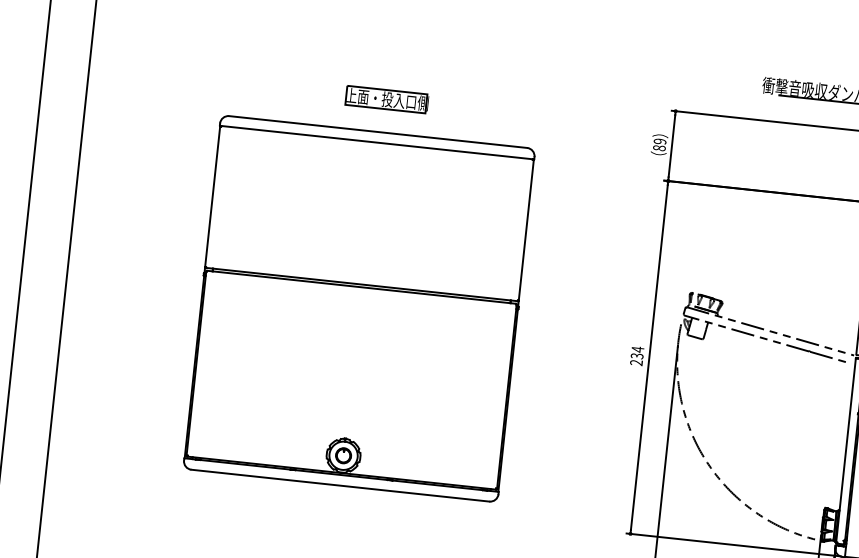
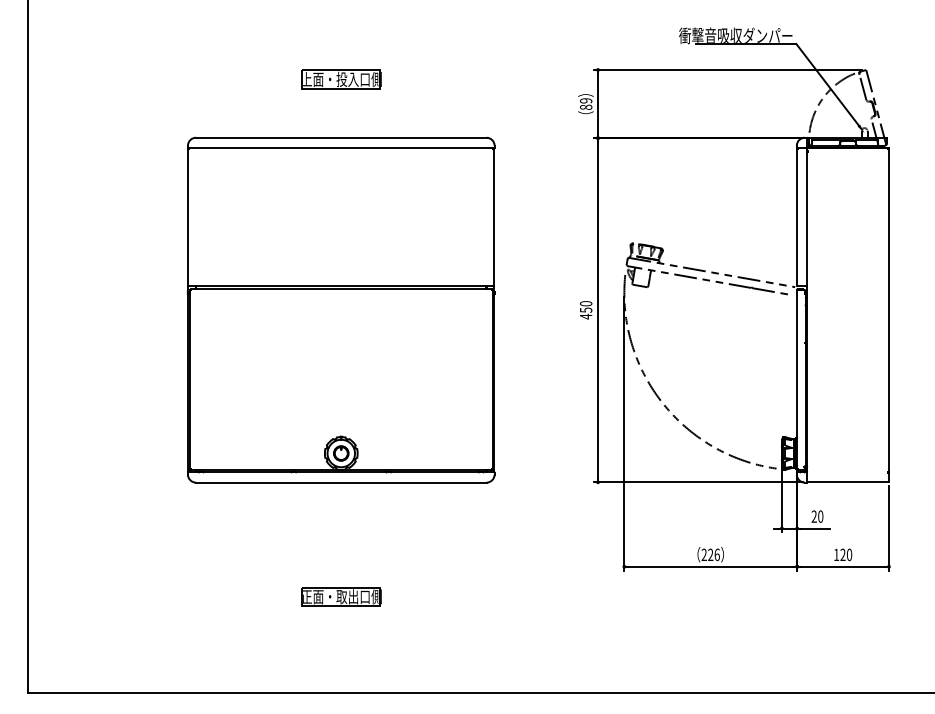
part: (387, 99) -> (341, 79), moved
part: (358, 308) -> (340, 309), moved
text: (636, 355) -> (585, 309), 234 -> 450

